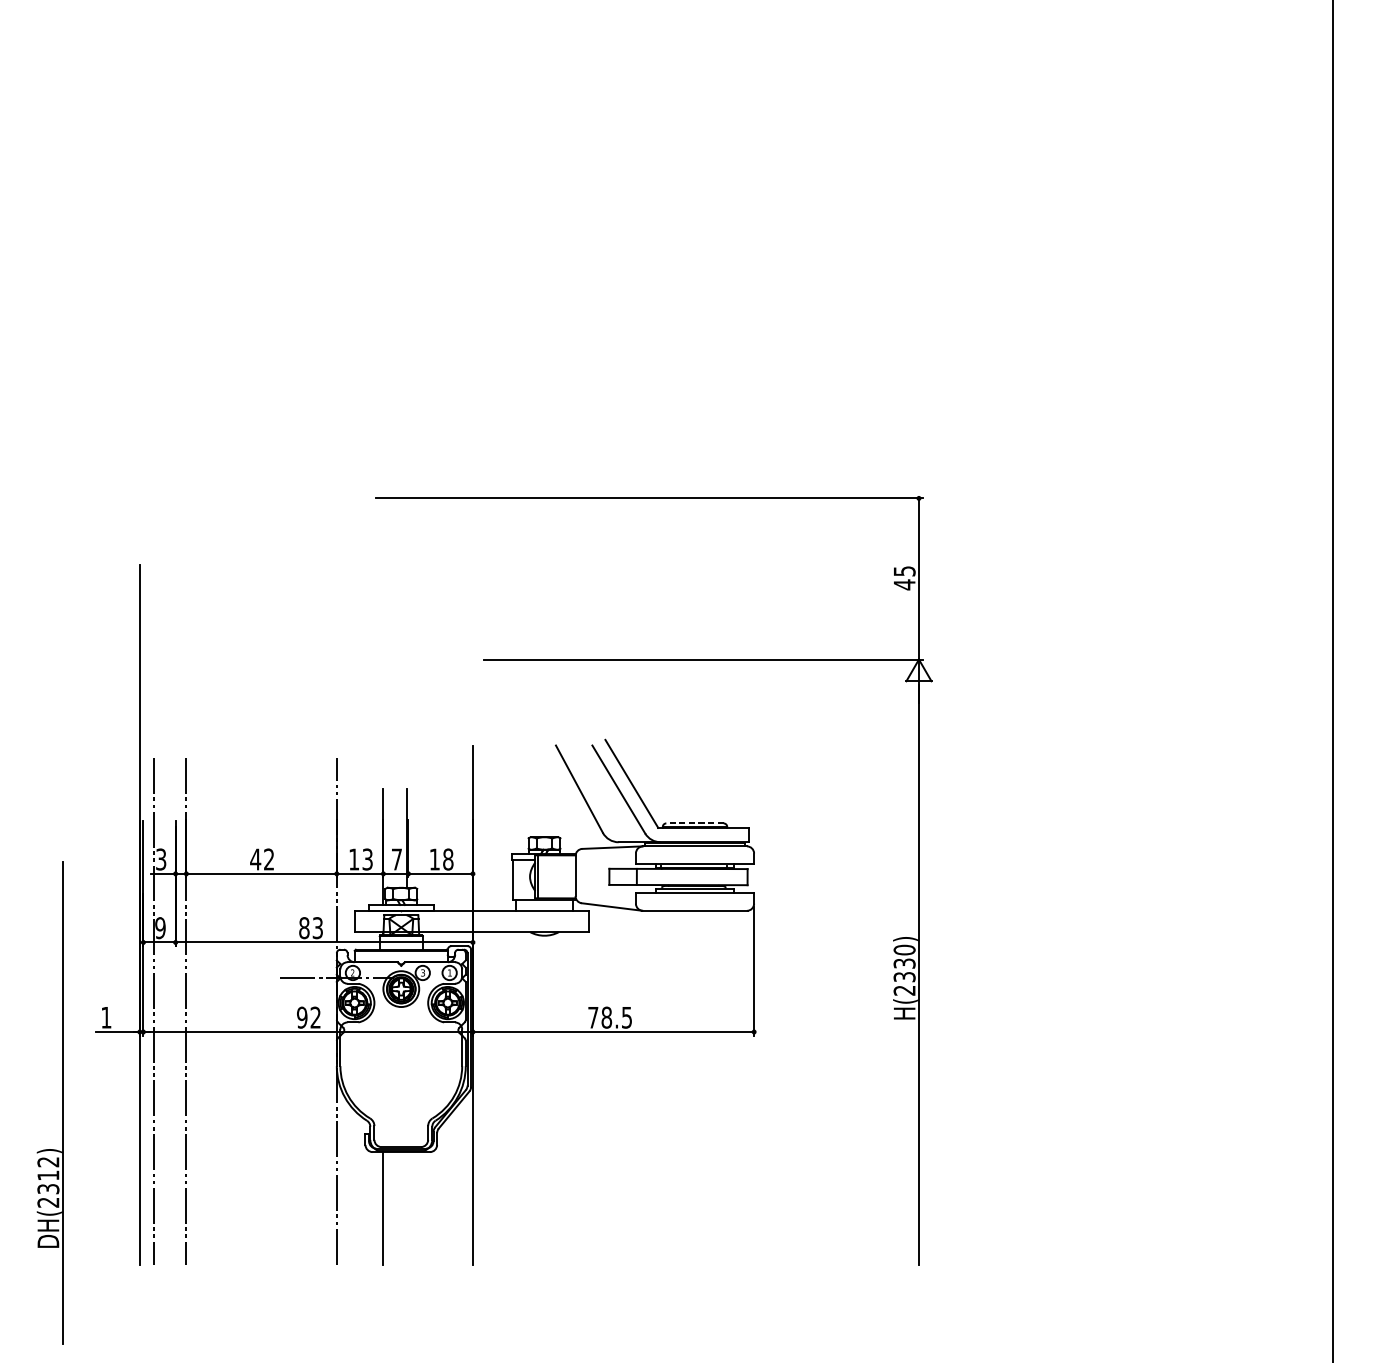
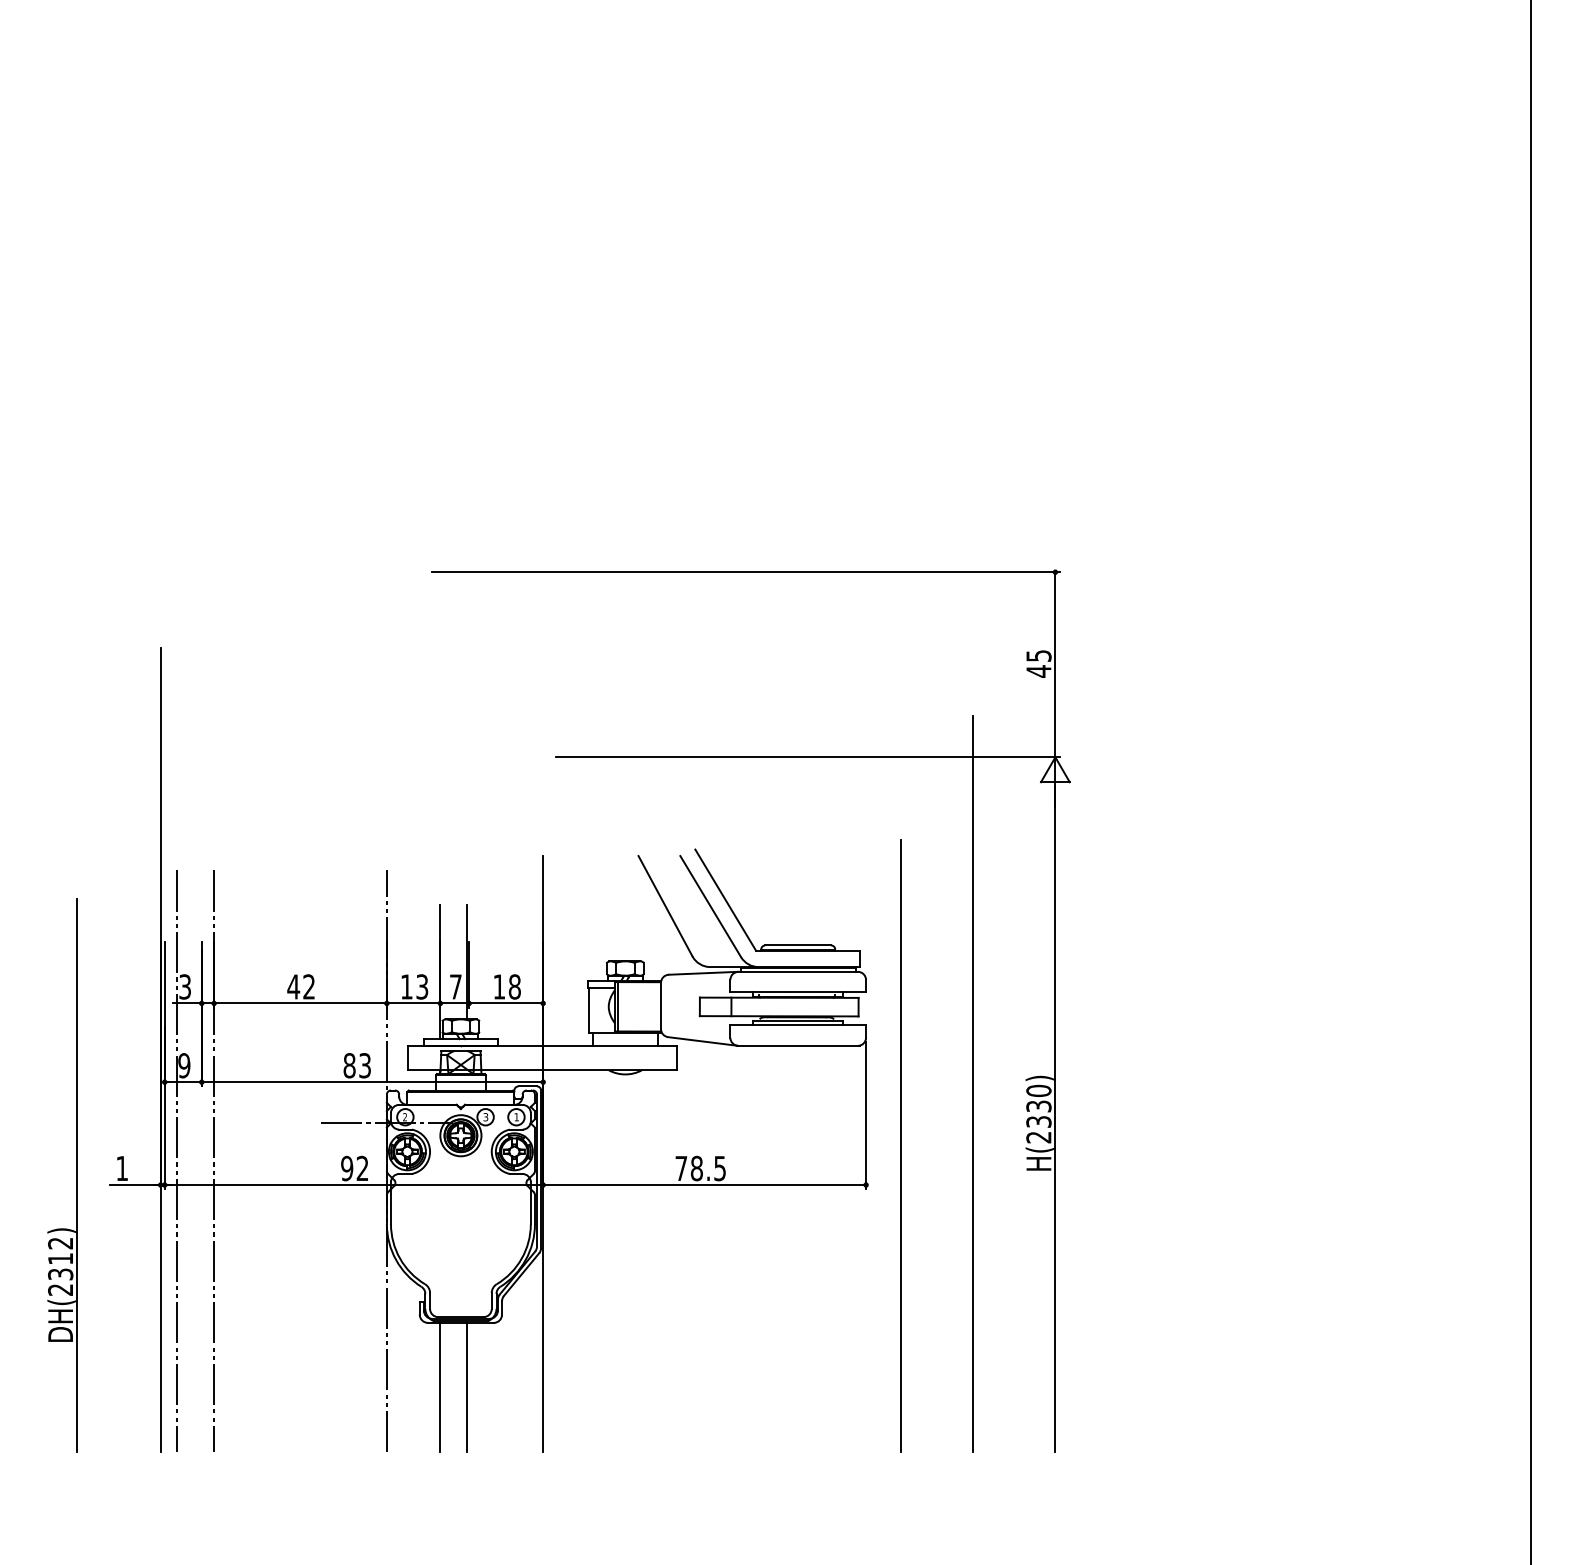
line: (695, 823) -> (798, 945), dashed -> solid
line: (847, 944) -> (973, 1084), added
line: (784, 997) -> (901, 1145), added
part: (62, 1102) -> (76, 1175), moved
line: (407, 1208) -> (467, 1387), added

